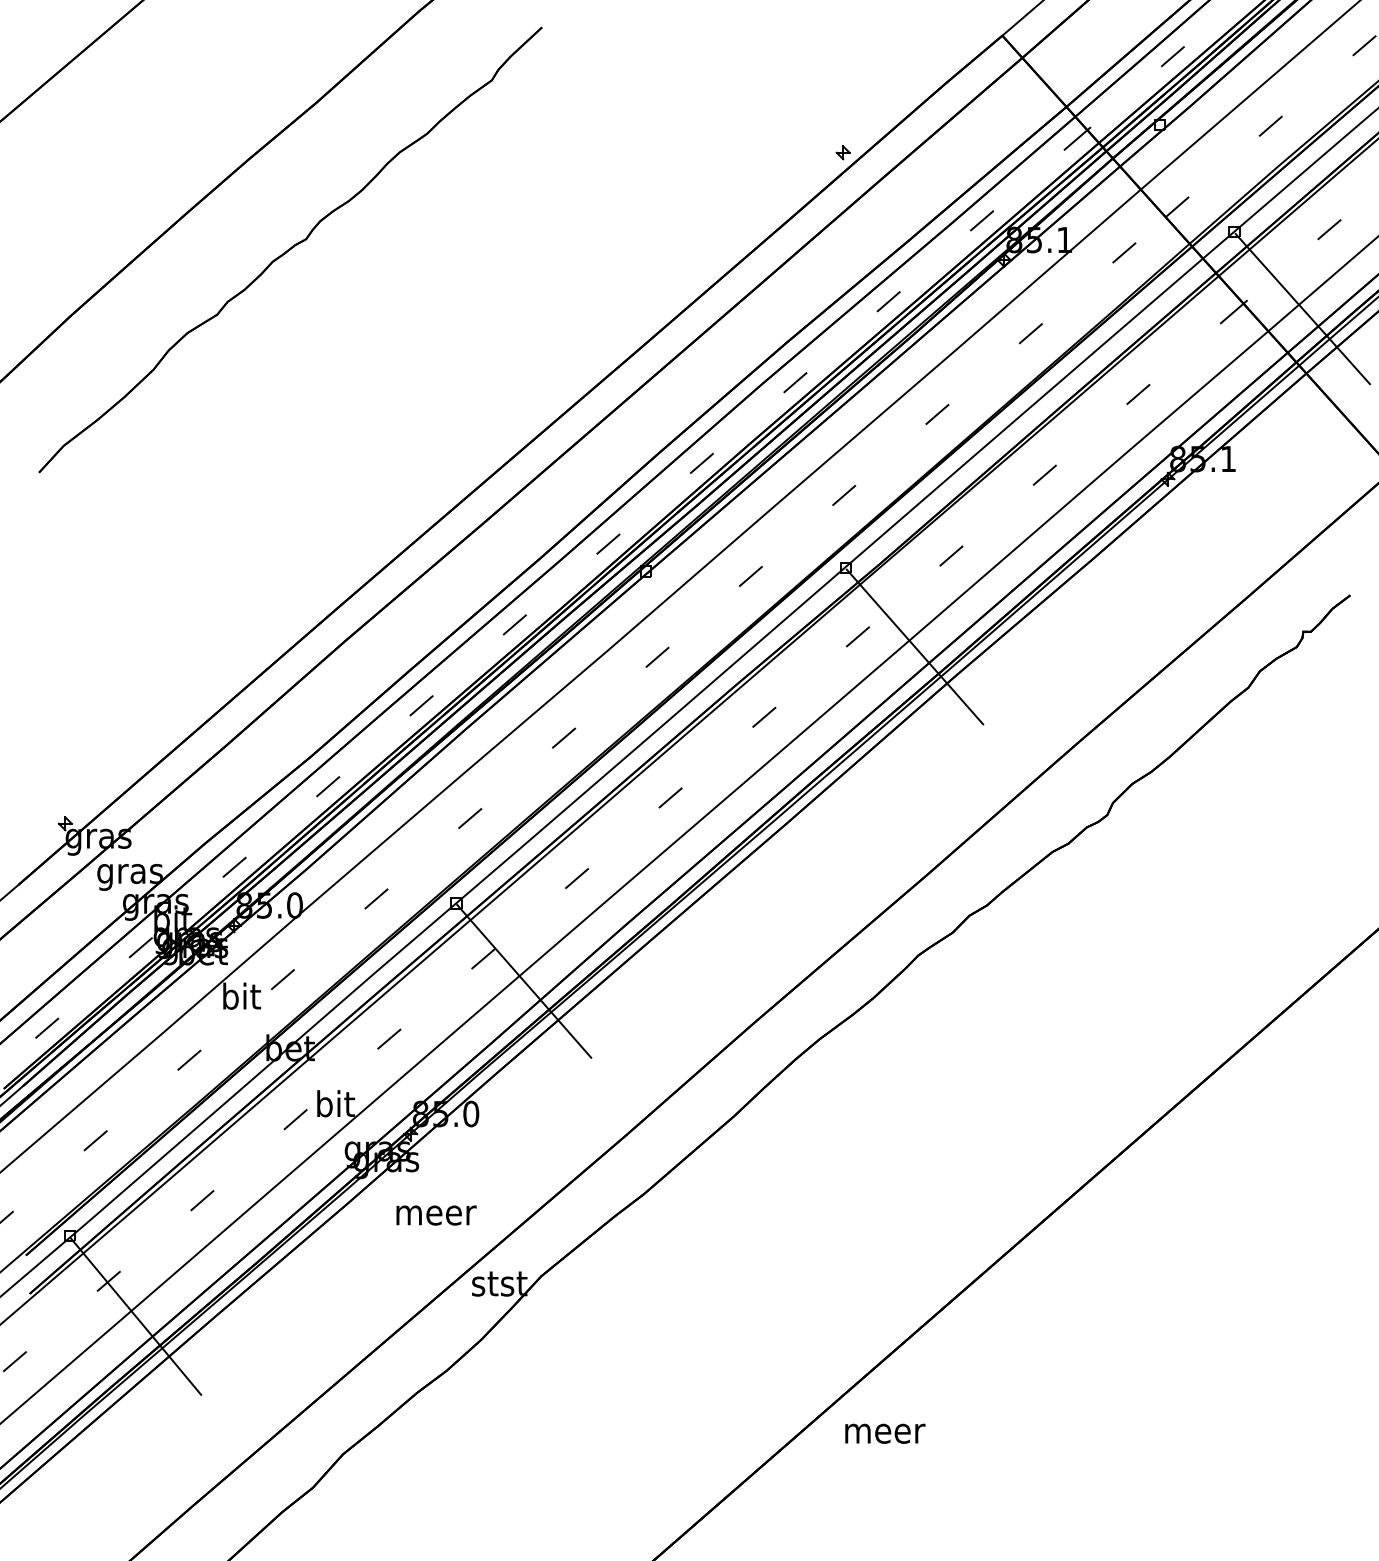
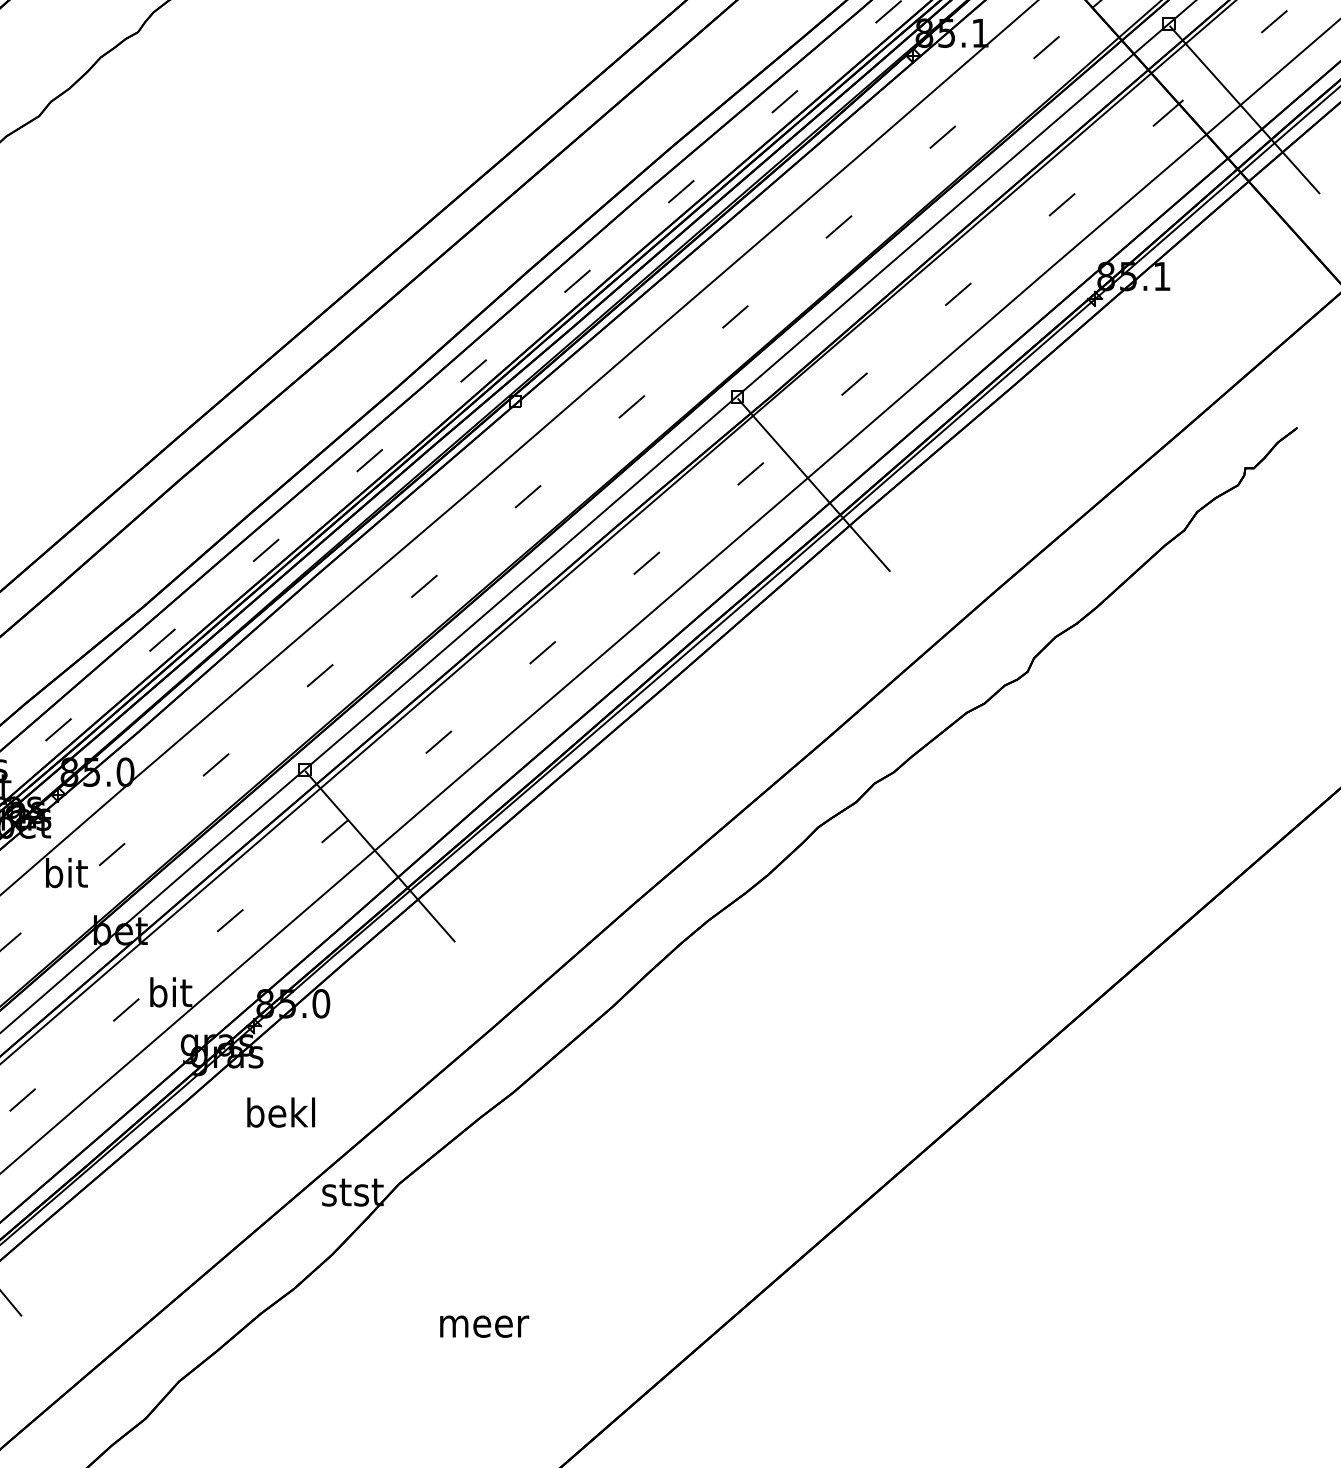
text: (436, 1211) -> (282, 1112), meer -> bekl
text: (885, 1433) -> (484, 1326), moved

